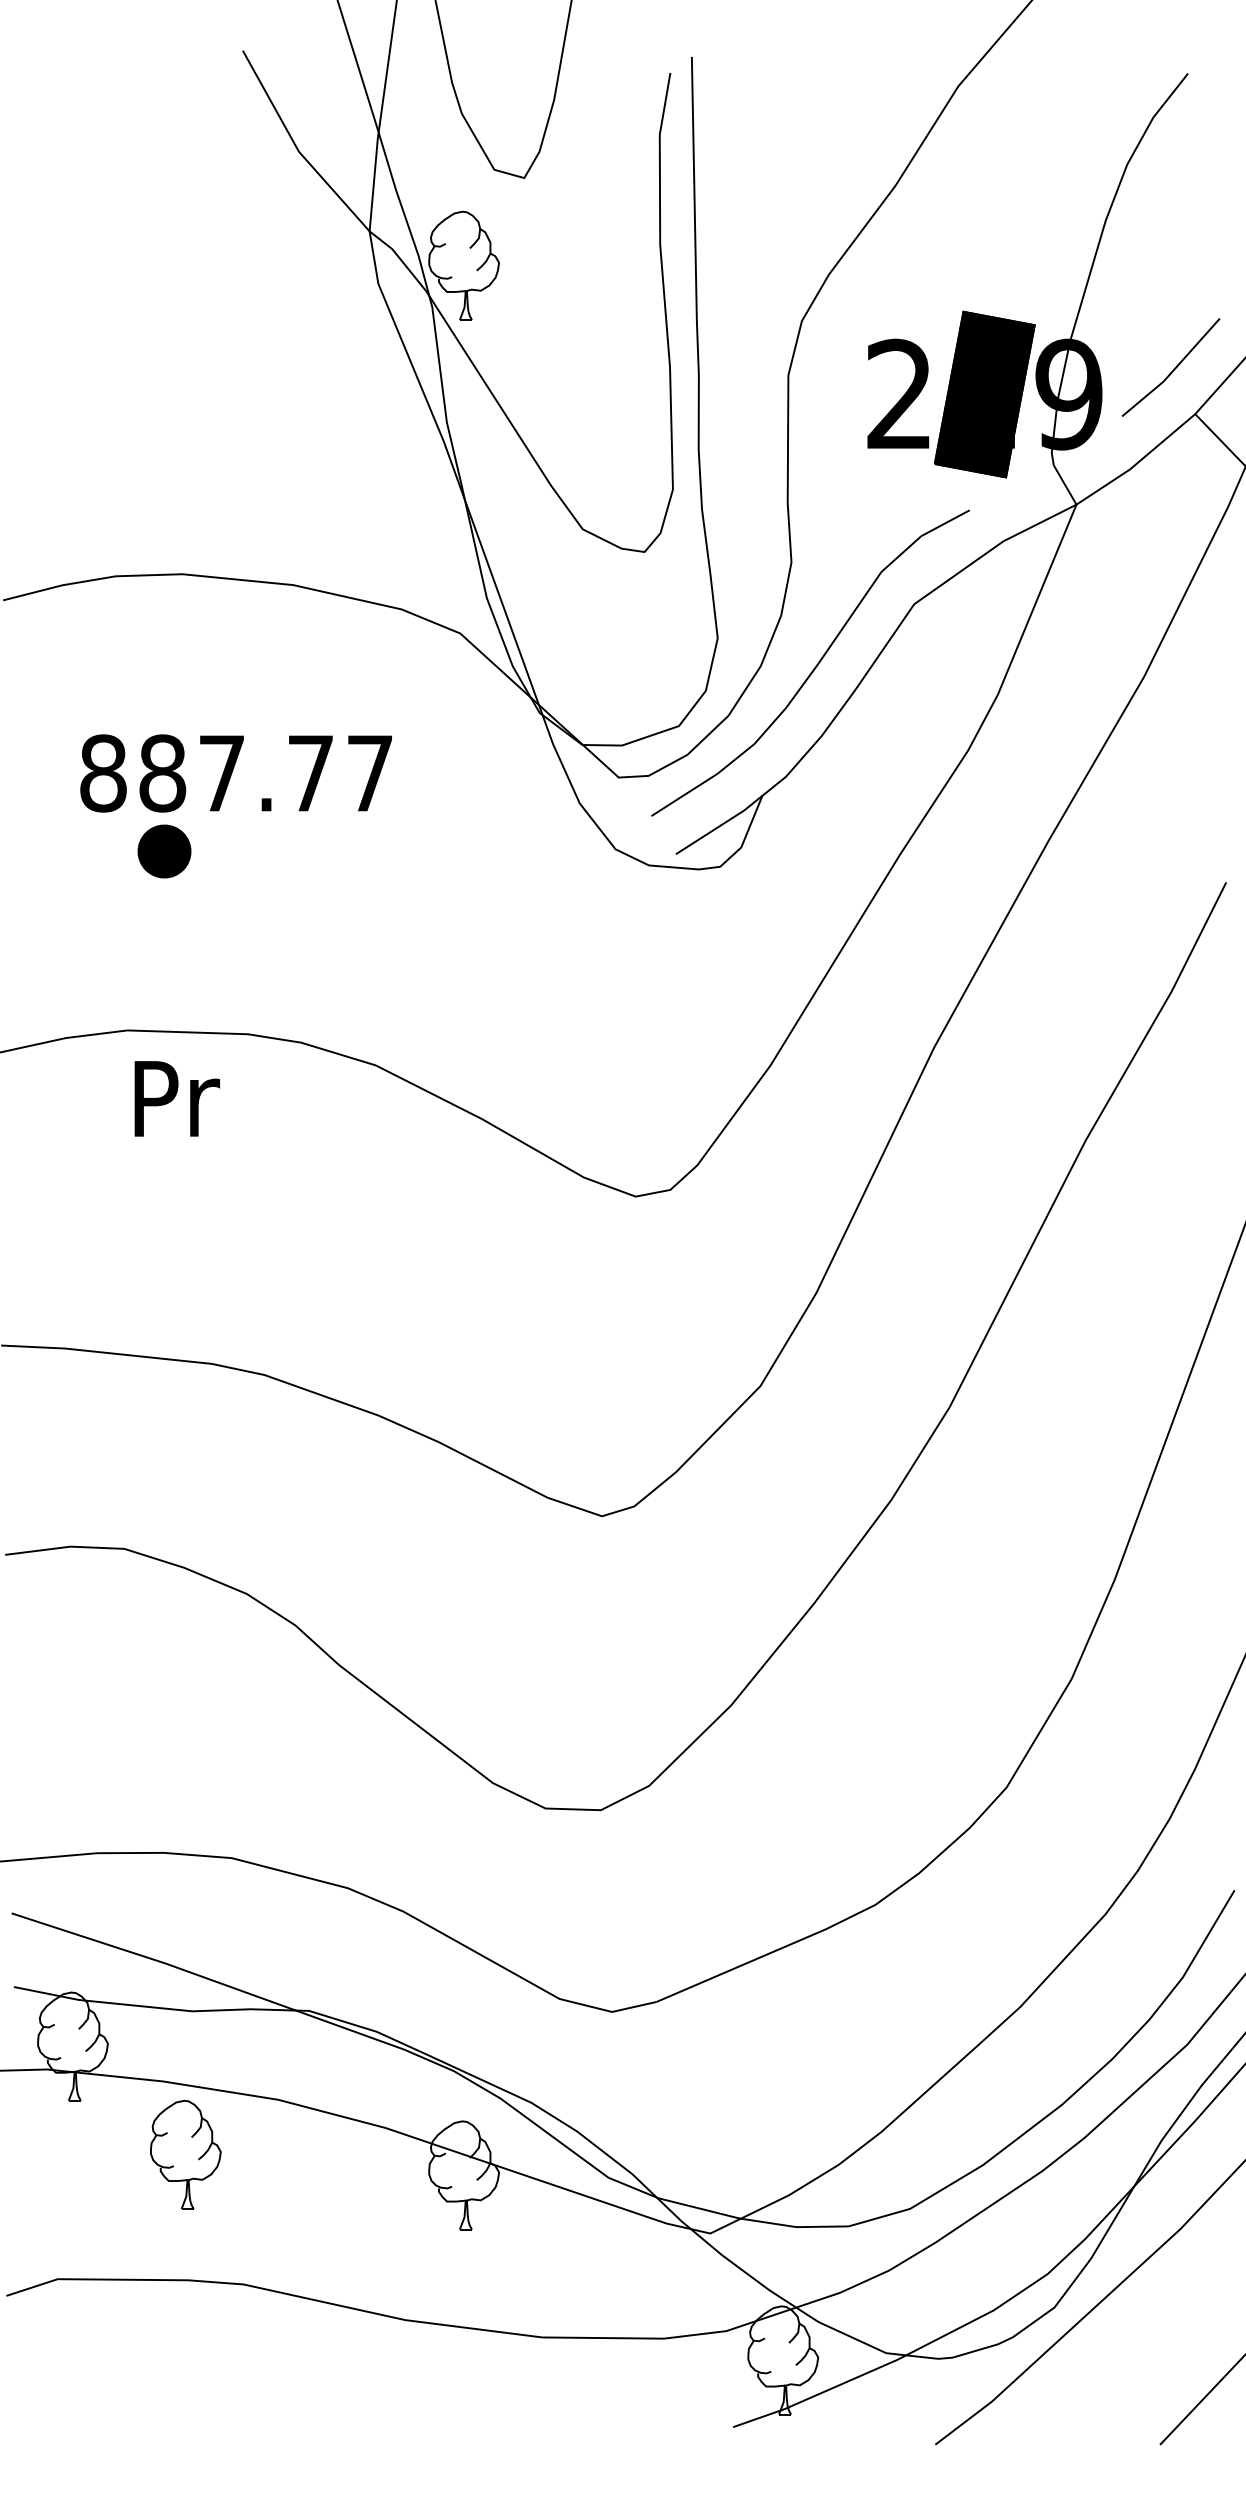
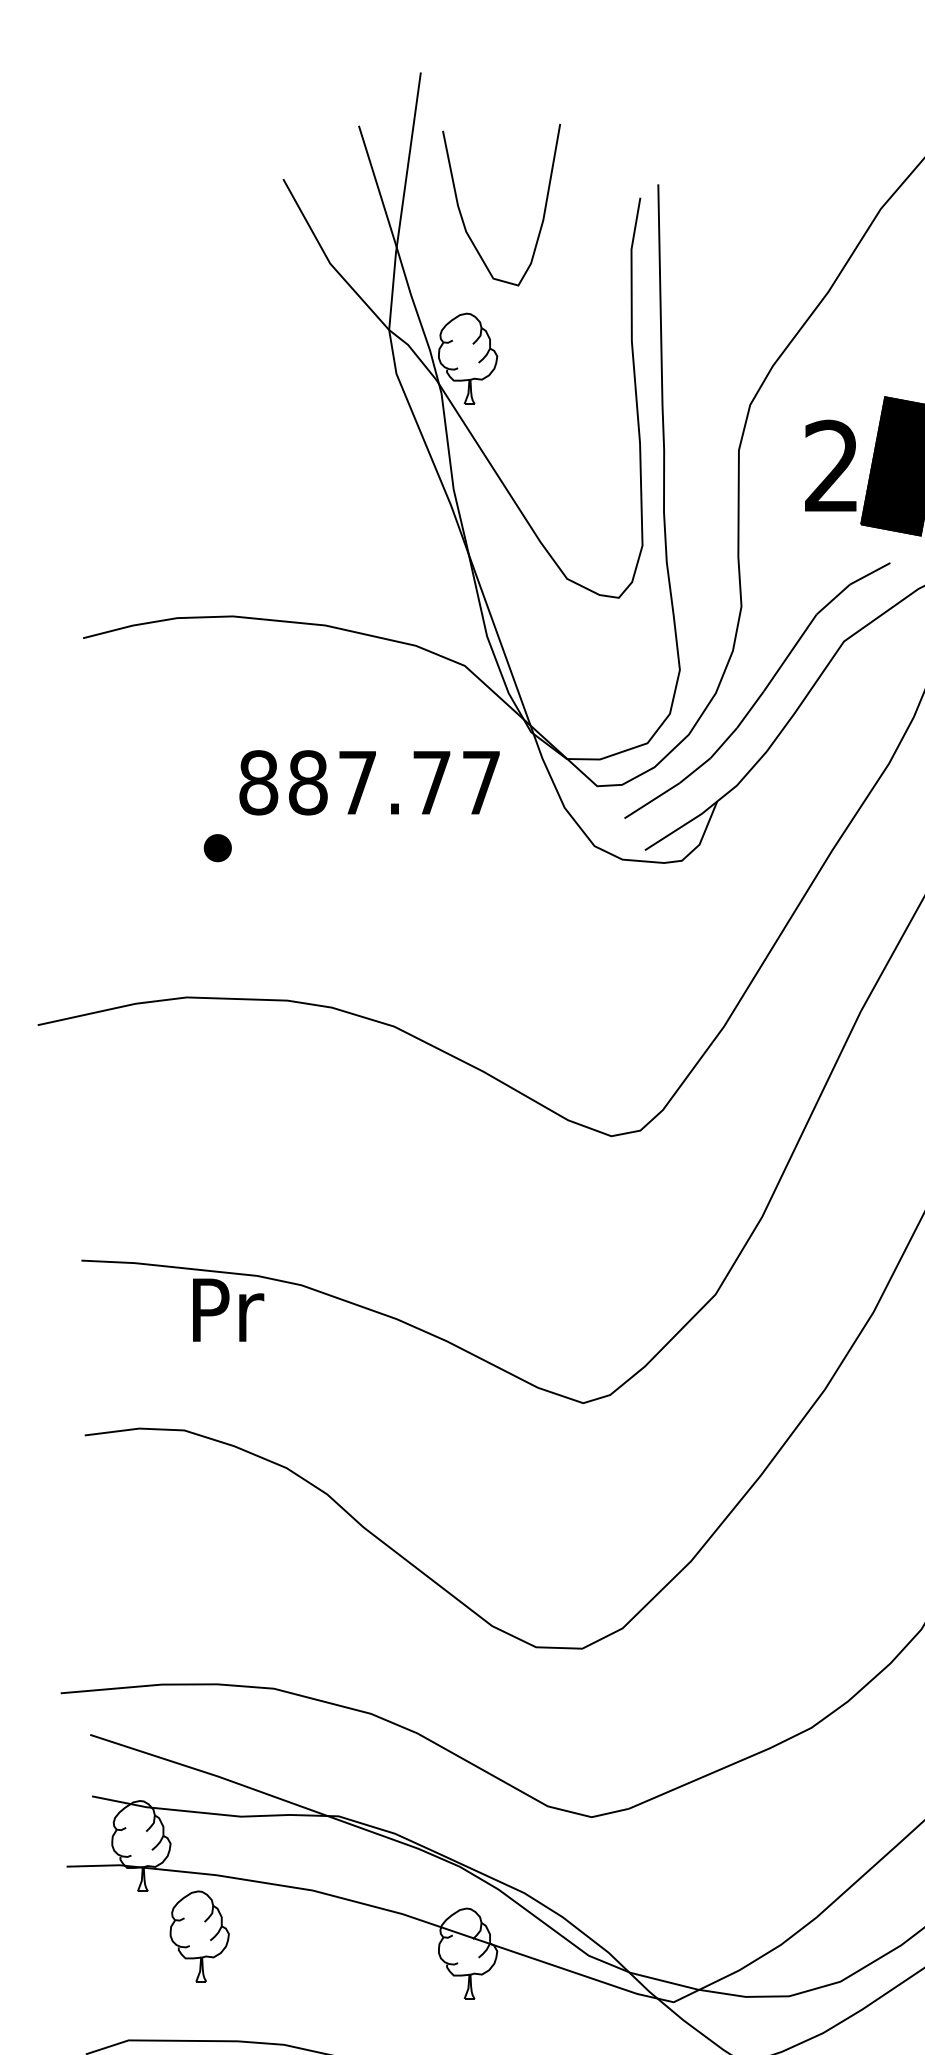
text: (235, 773) -> (369, 782), moved
part: (164, 851) -> (217, 847), size x0.62
text: (176, 1098) -> (227, 1309), moved
part: (185, 2154) -> (199, 1936), moved

